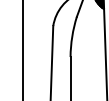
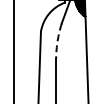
arc: (72, 37) -> (57, 41), solid -> dashed

